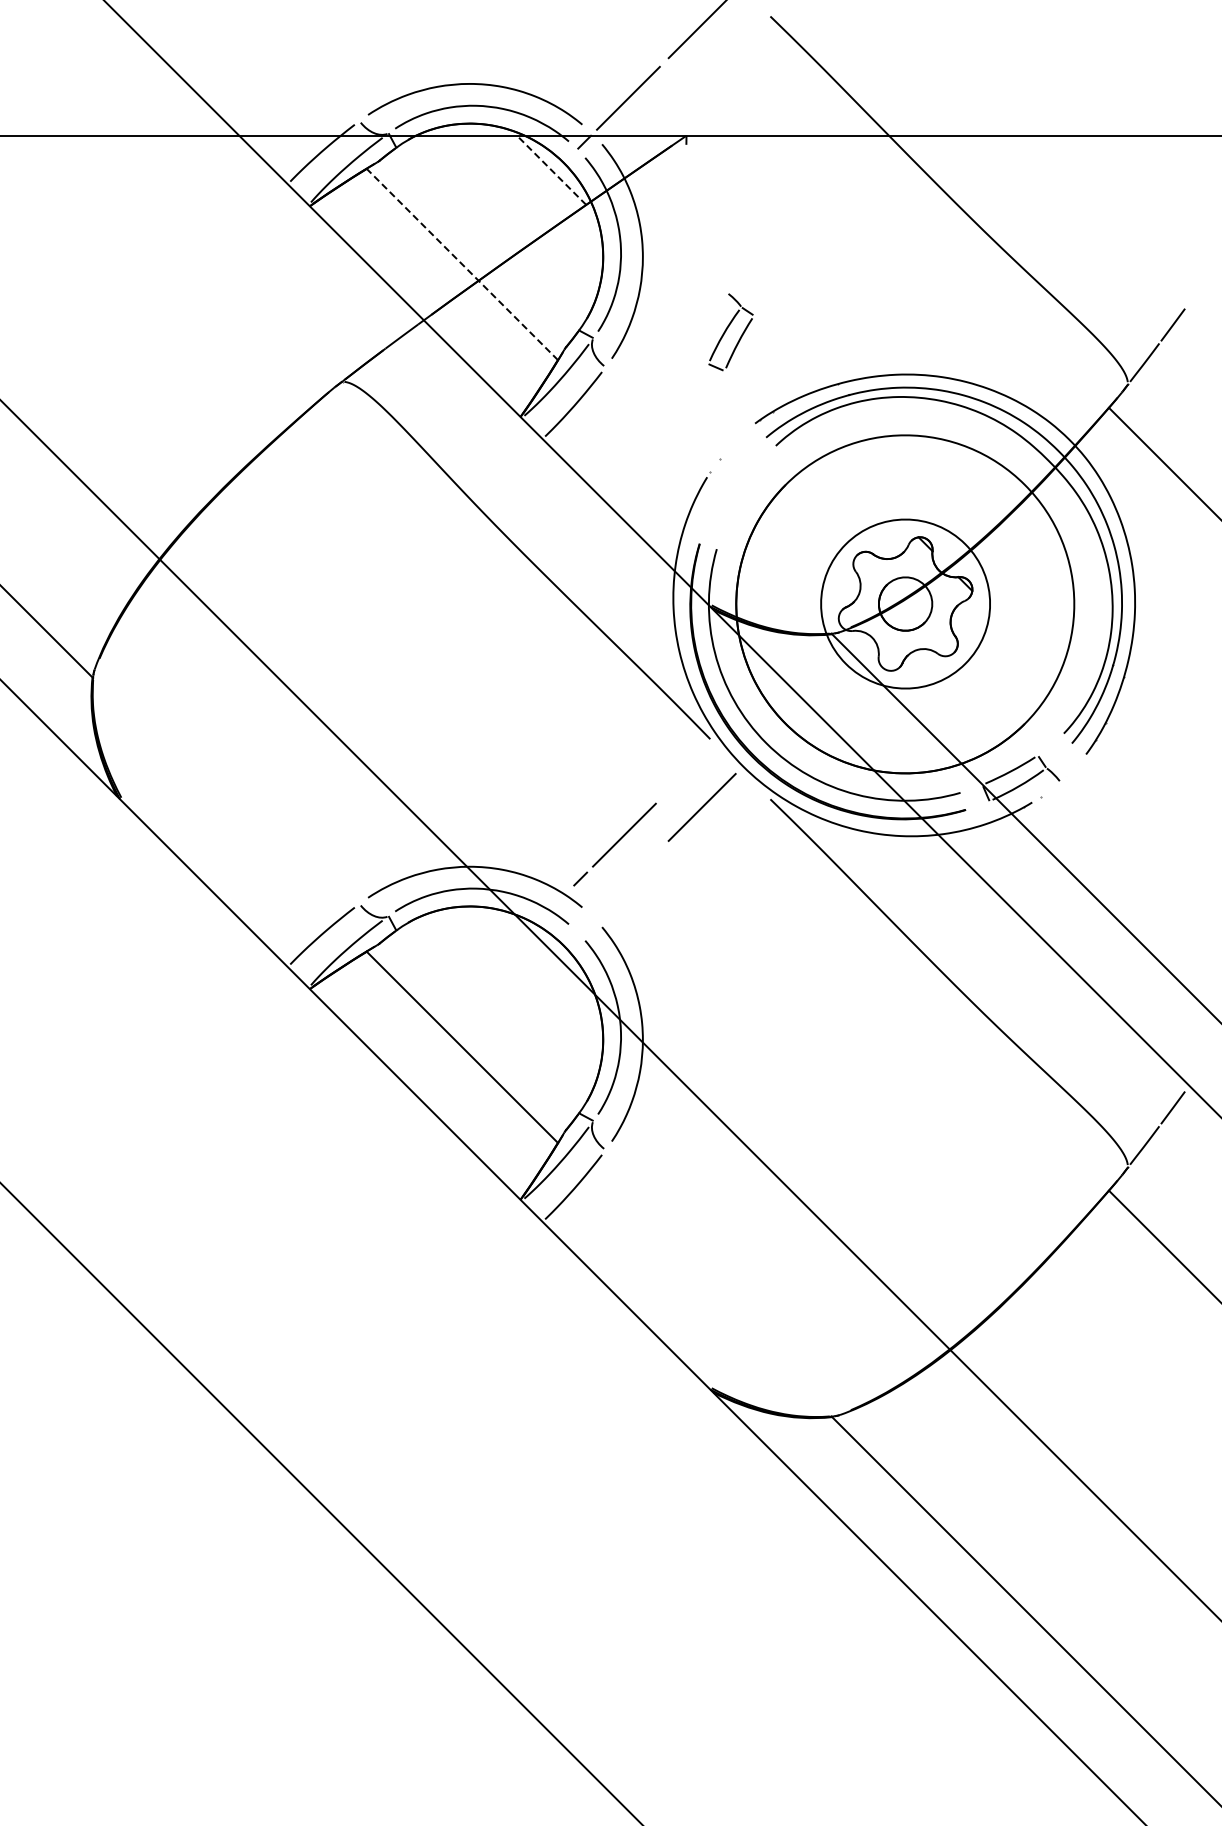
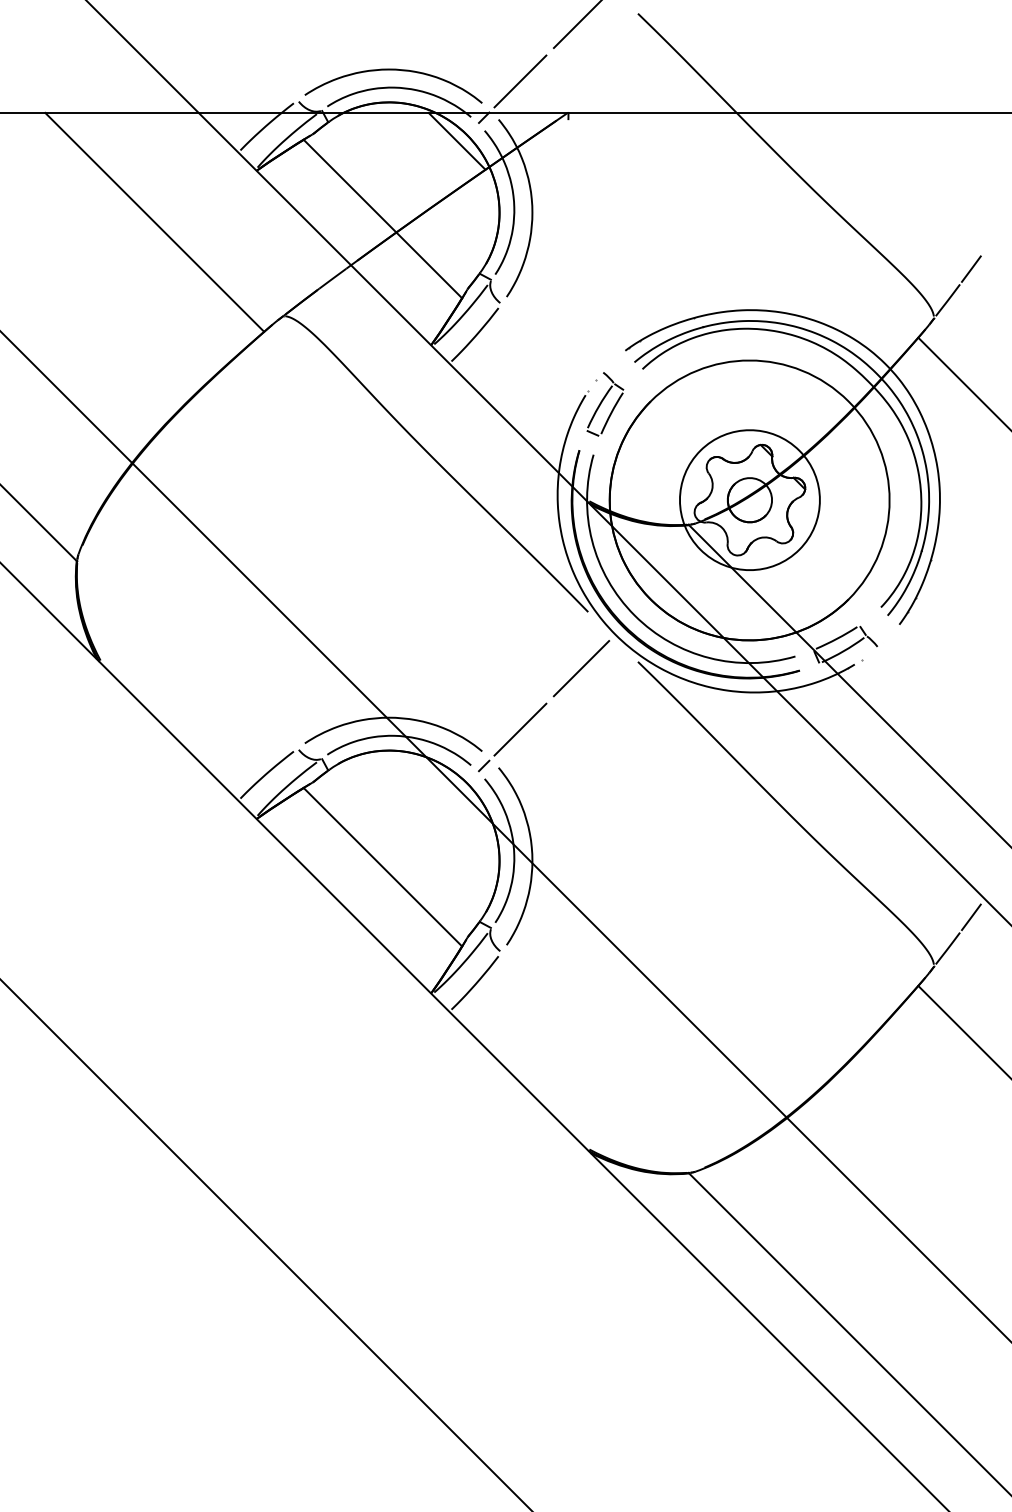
line: (551, 170) -> (456, 141), dashed -> solid
line: (462, 264) -> (383, 219), dashed -> solid
line: (186, 268) -> (154, 222), added
part: (730, 332) -> (604, 404), moved
line: (614, 844) -> (512, 737), moved

